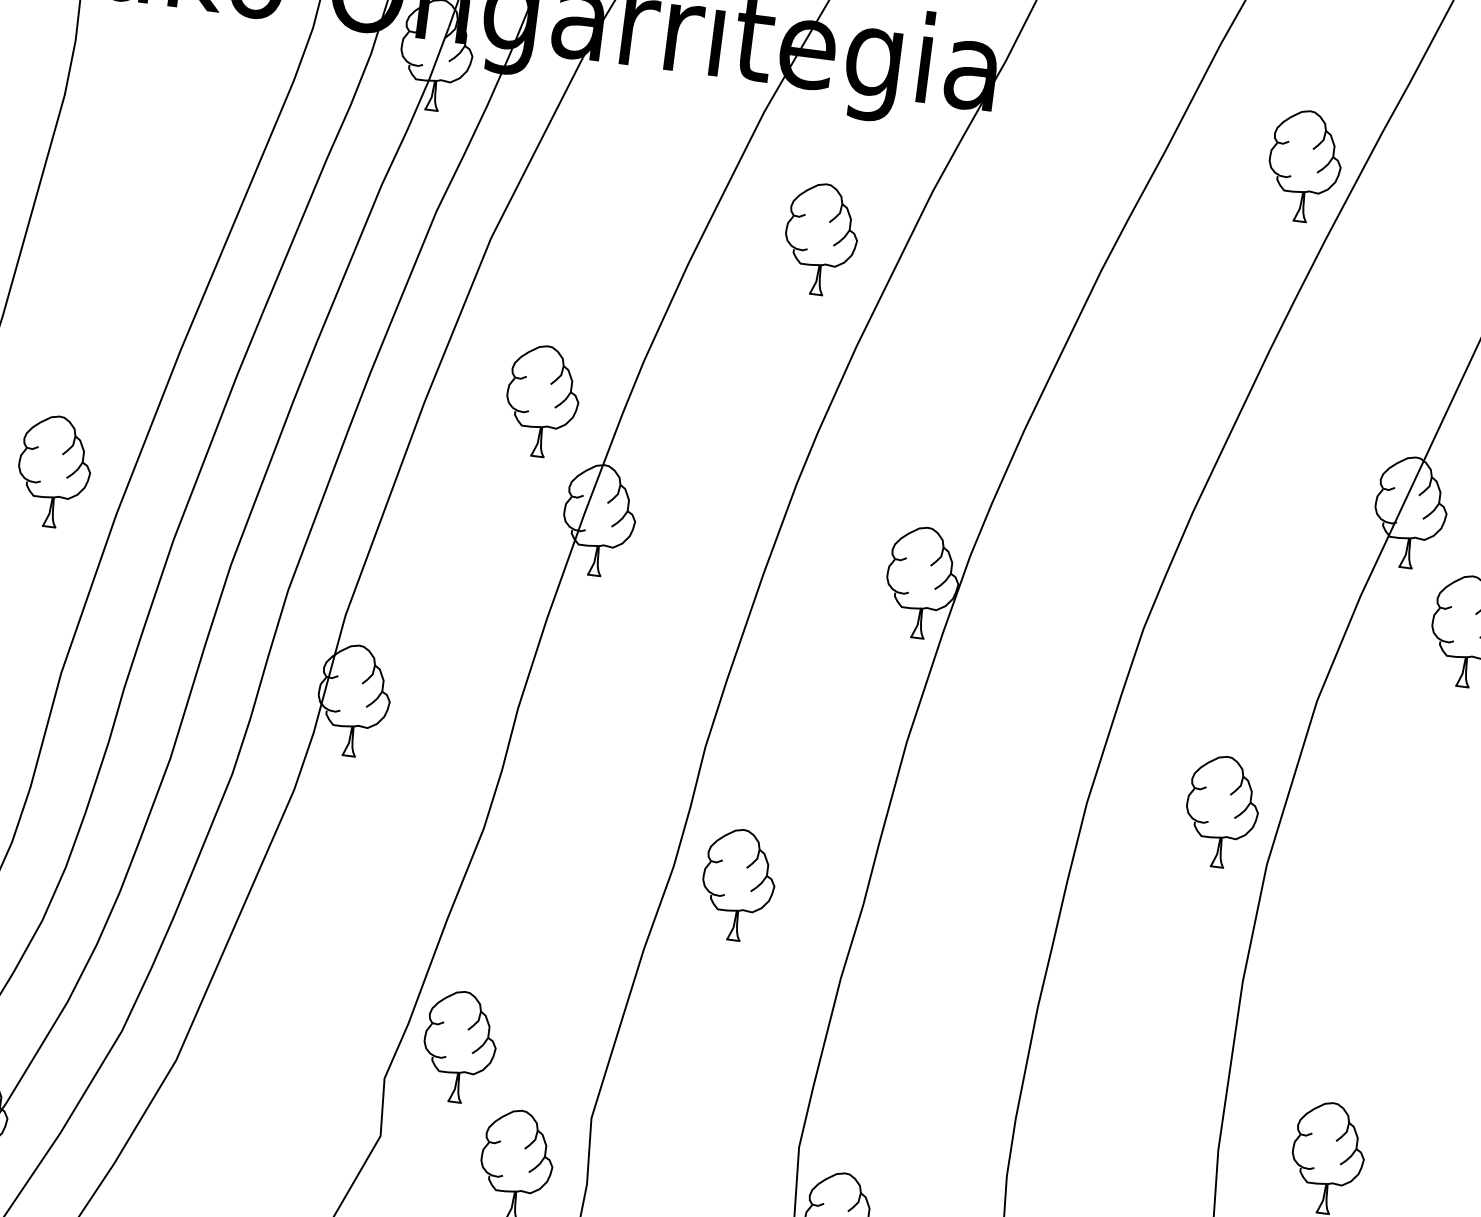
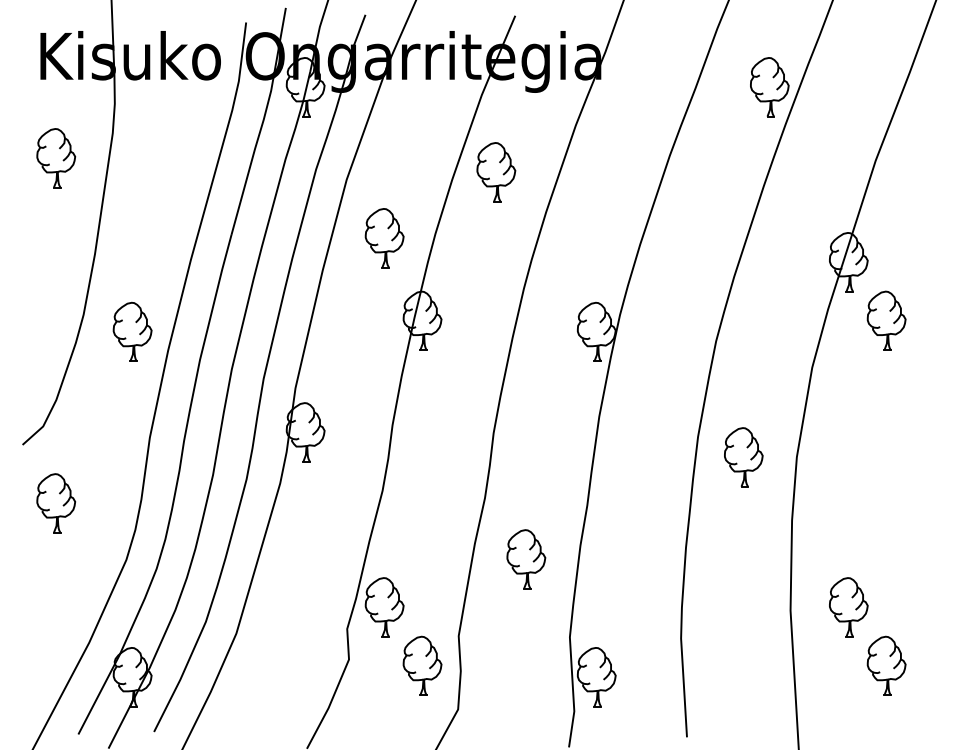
part: (821, 239) -> (496, 172), moved
part: (542, 401) -> (384, 238), moved
part: (1221, 812) -> (743, 457), moved
part: (738, 885) -> (526, 559), moved

